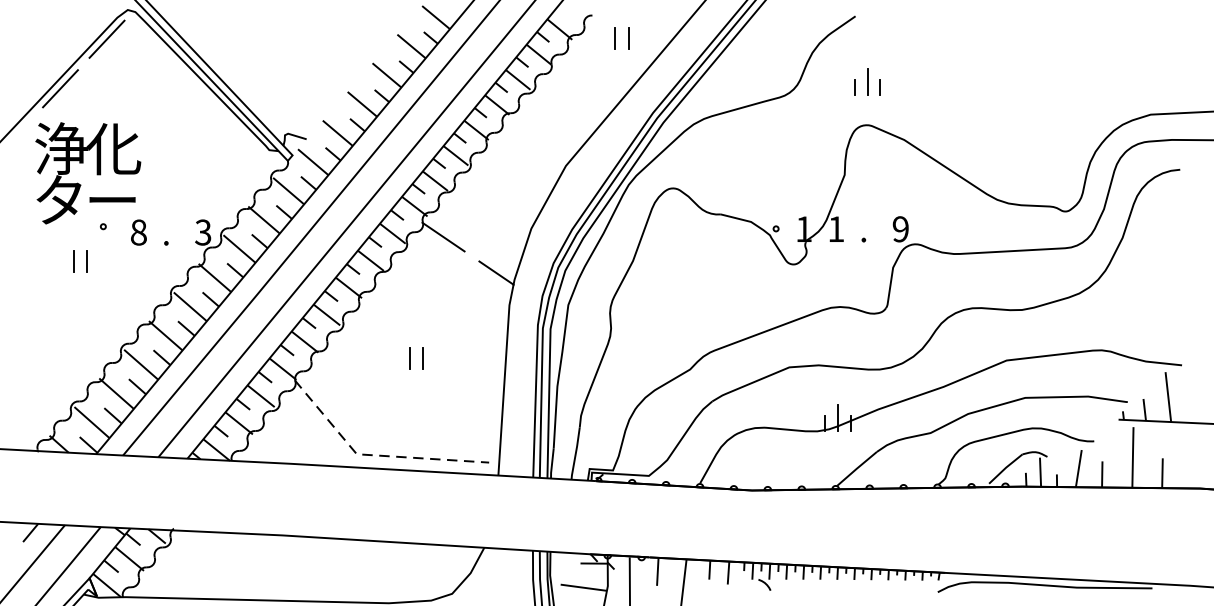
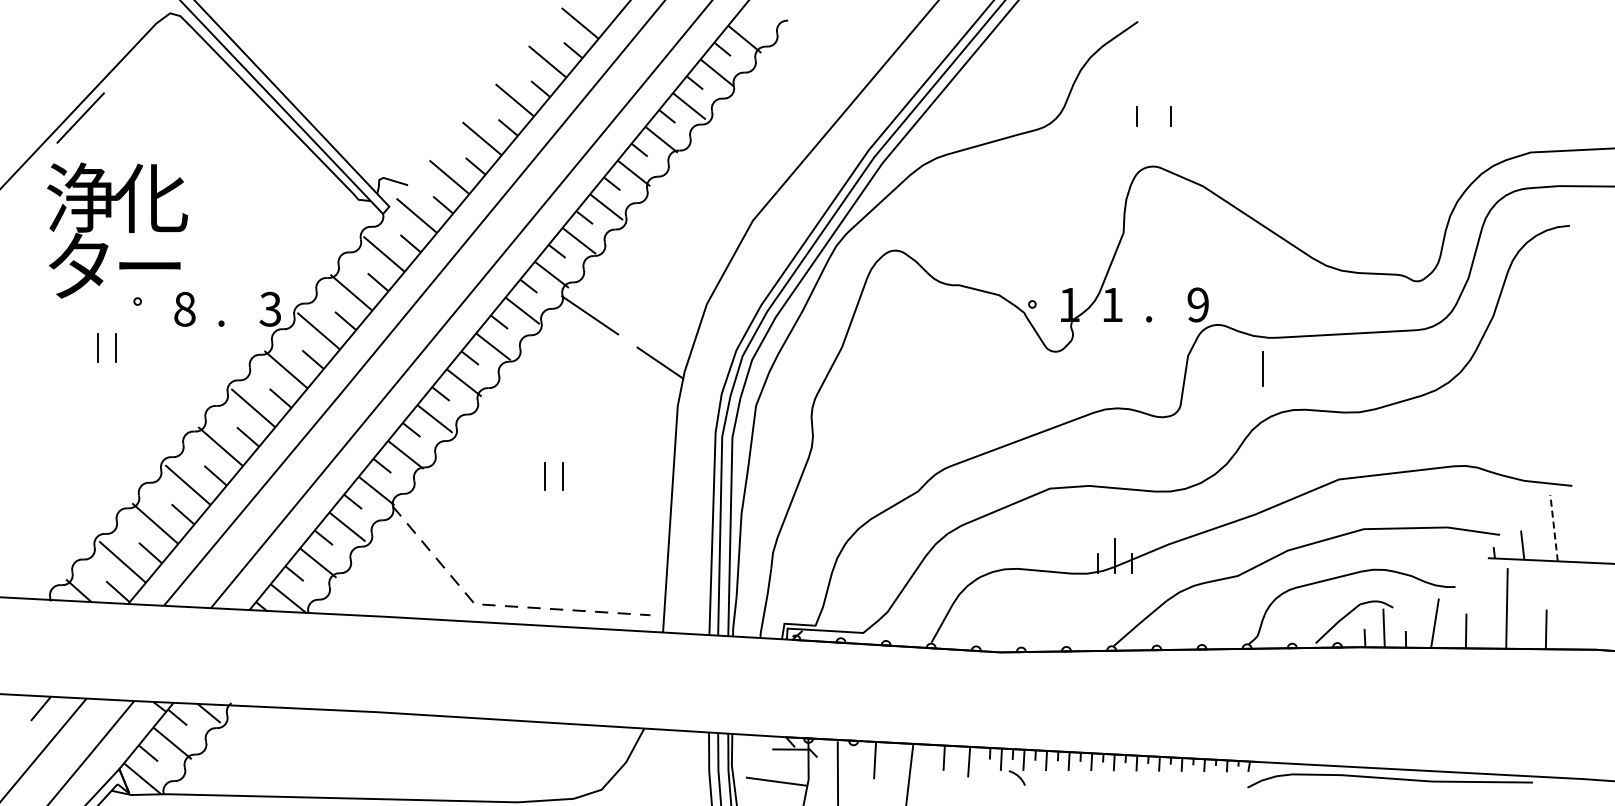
line: (615, 37) -> (818, 50), removed
line: (628, 37) -> (836, 50), removed
line: (106, 38) -> (142, 51), removed
line: (867, 81) -> (1262, 368), moved
line: (1168, 396) -> (1554, 527), solid -> dashed

